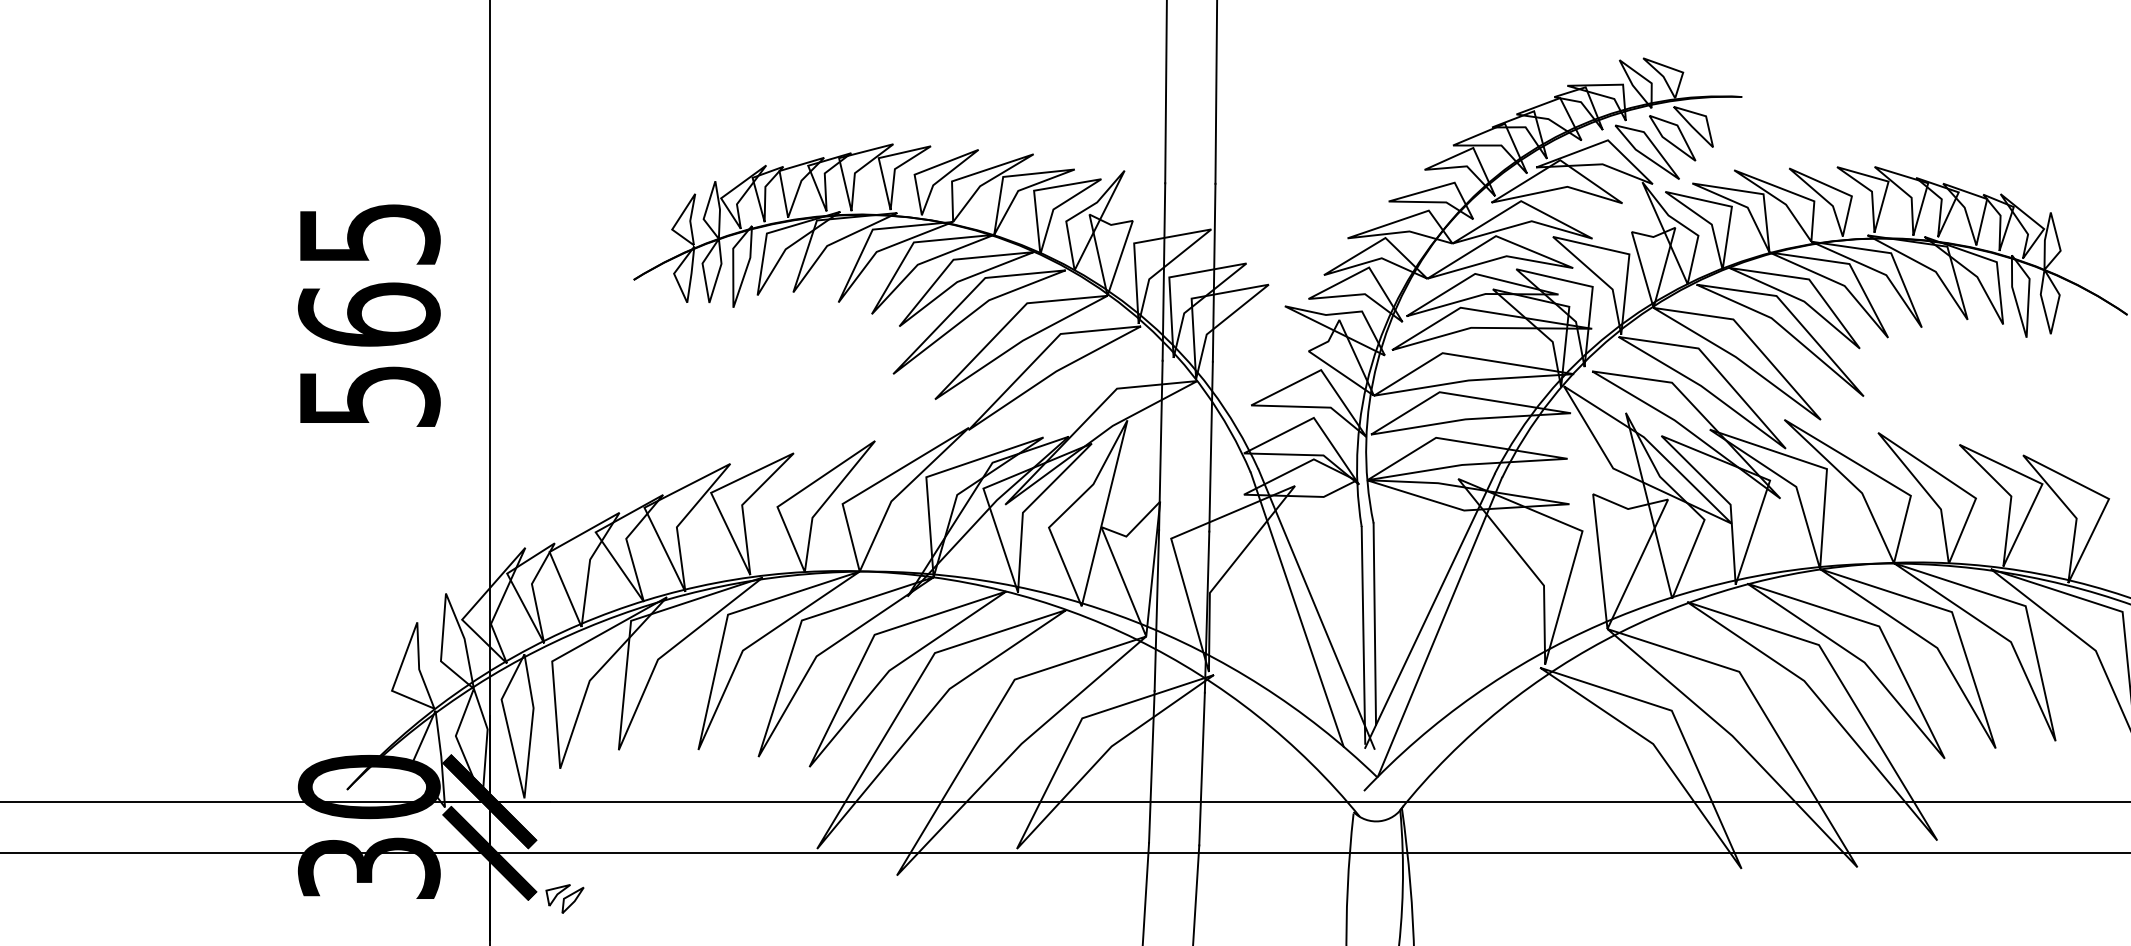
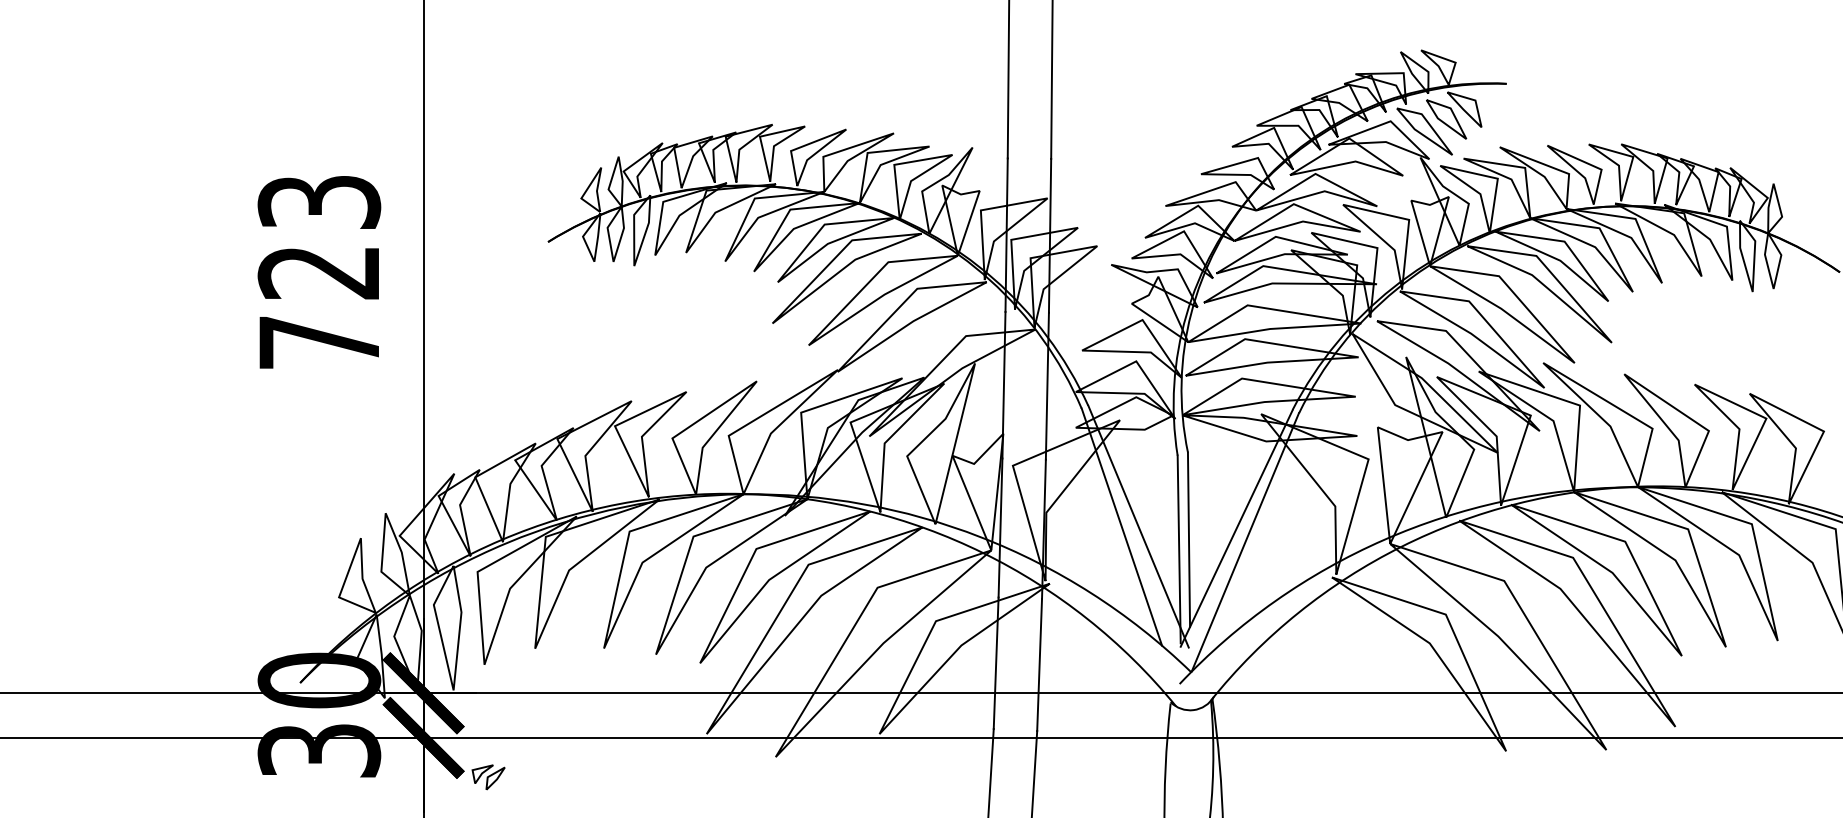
text: (369, 315) -> (319, 272), 565 -> 723

